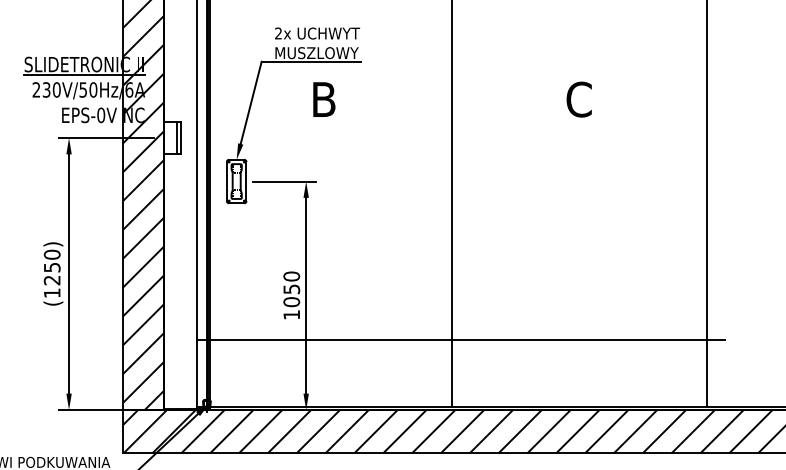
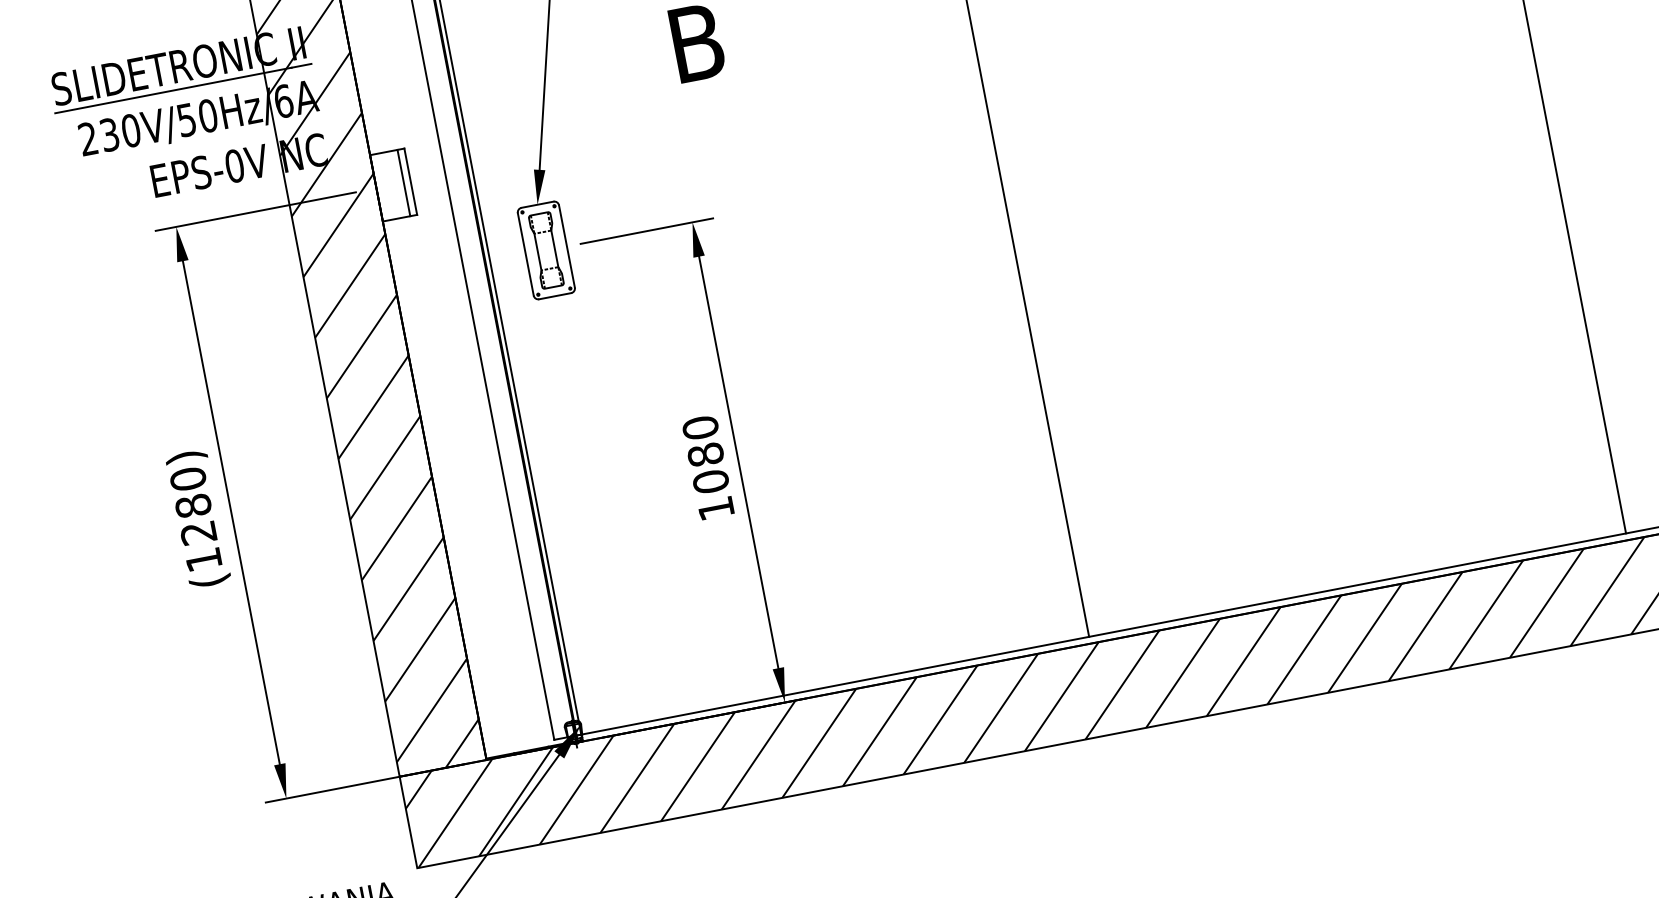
text: (51, 267) -> (191, 506), (1250) -> (1280)
text: (291, 289) -> (705, 455), 1050 -> 1080
line: (460, 339) -> (1080, 491), removed

